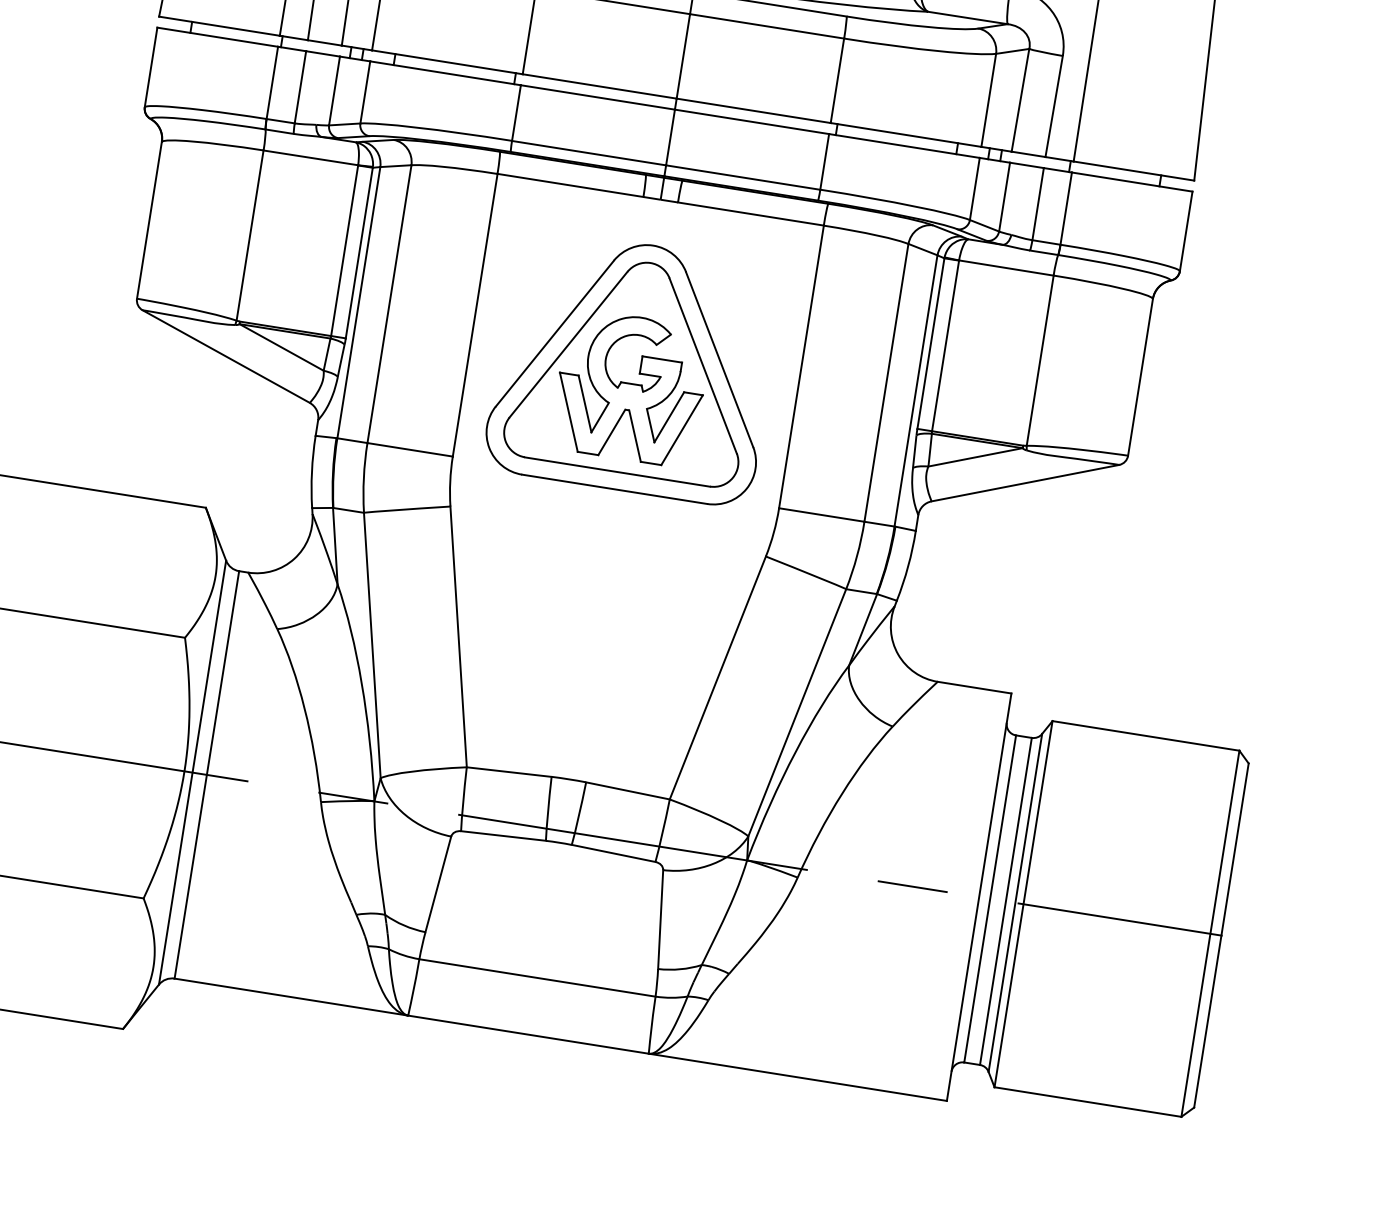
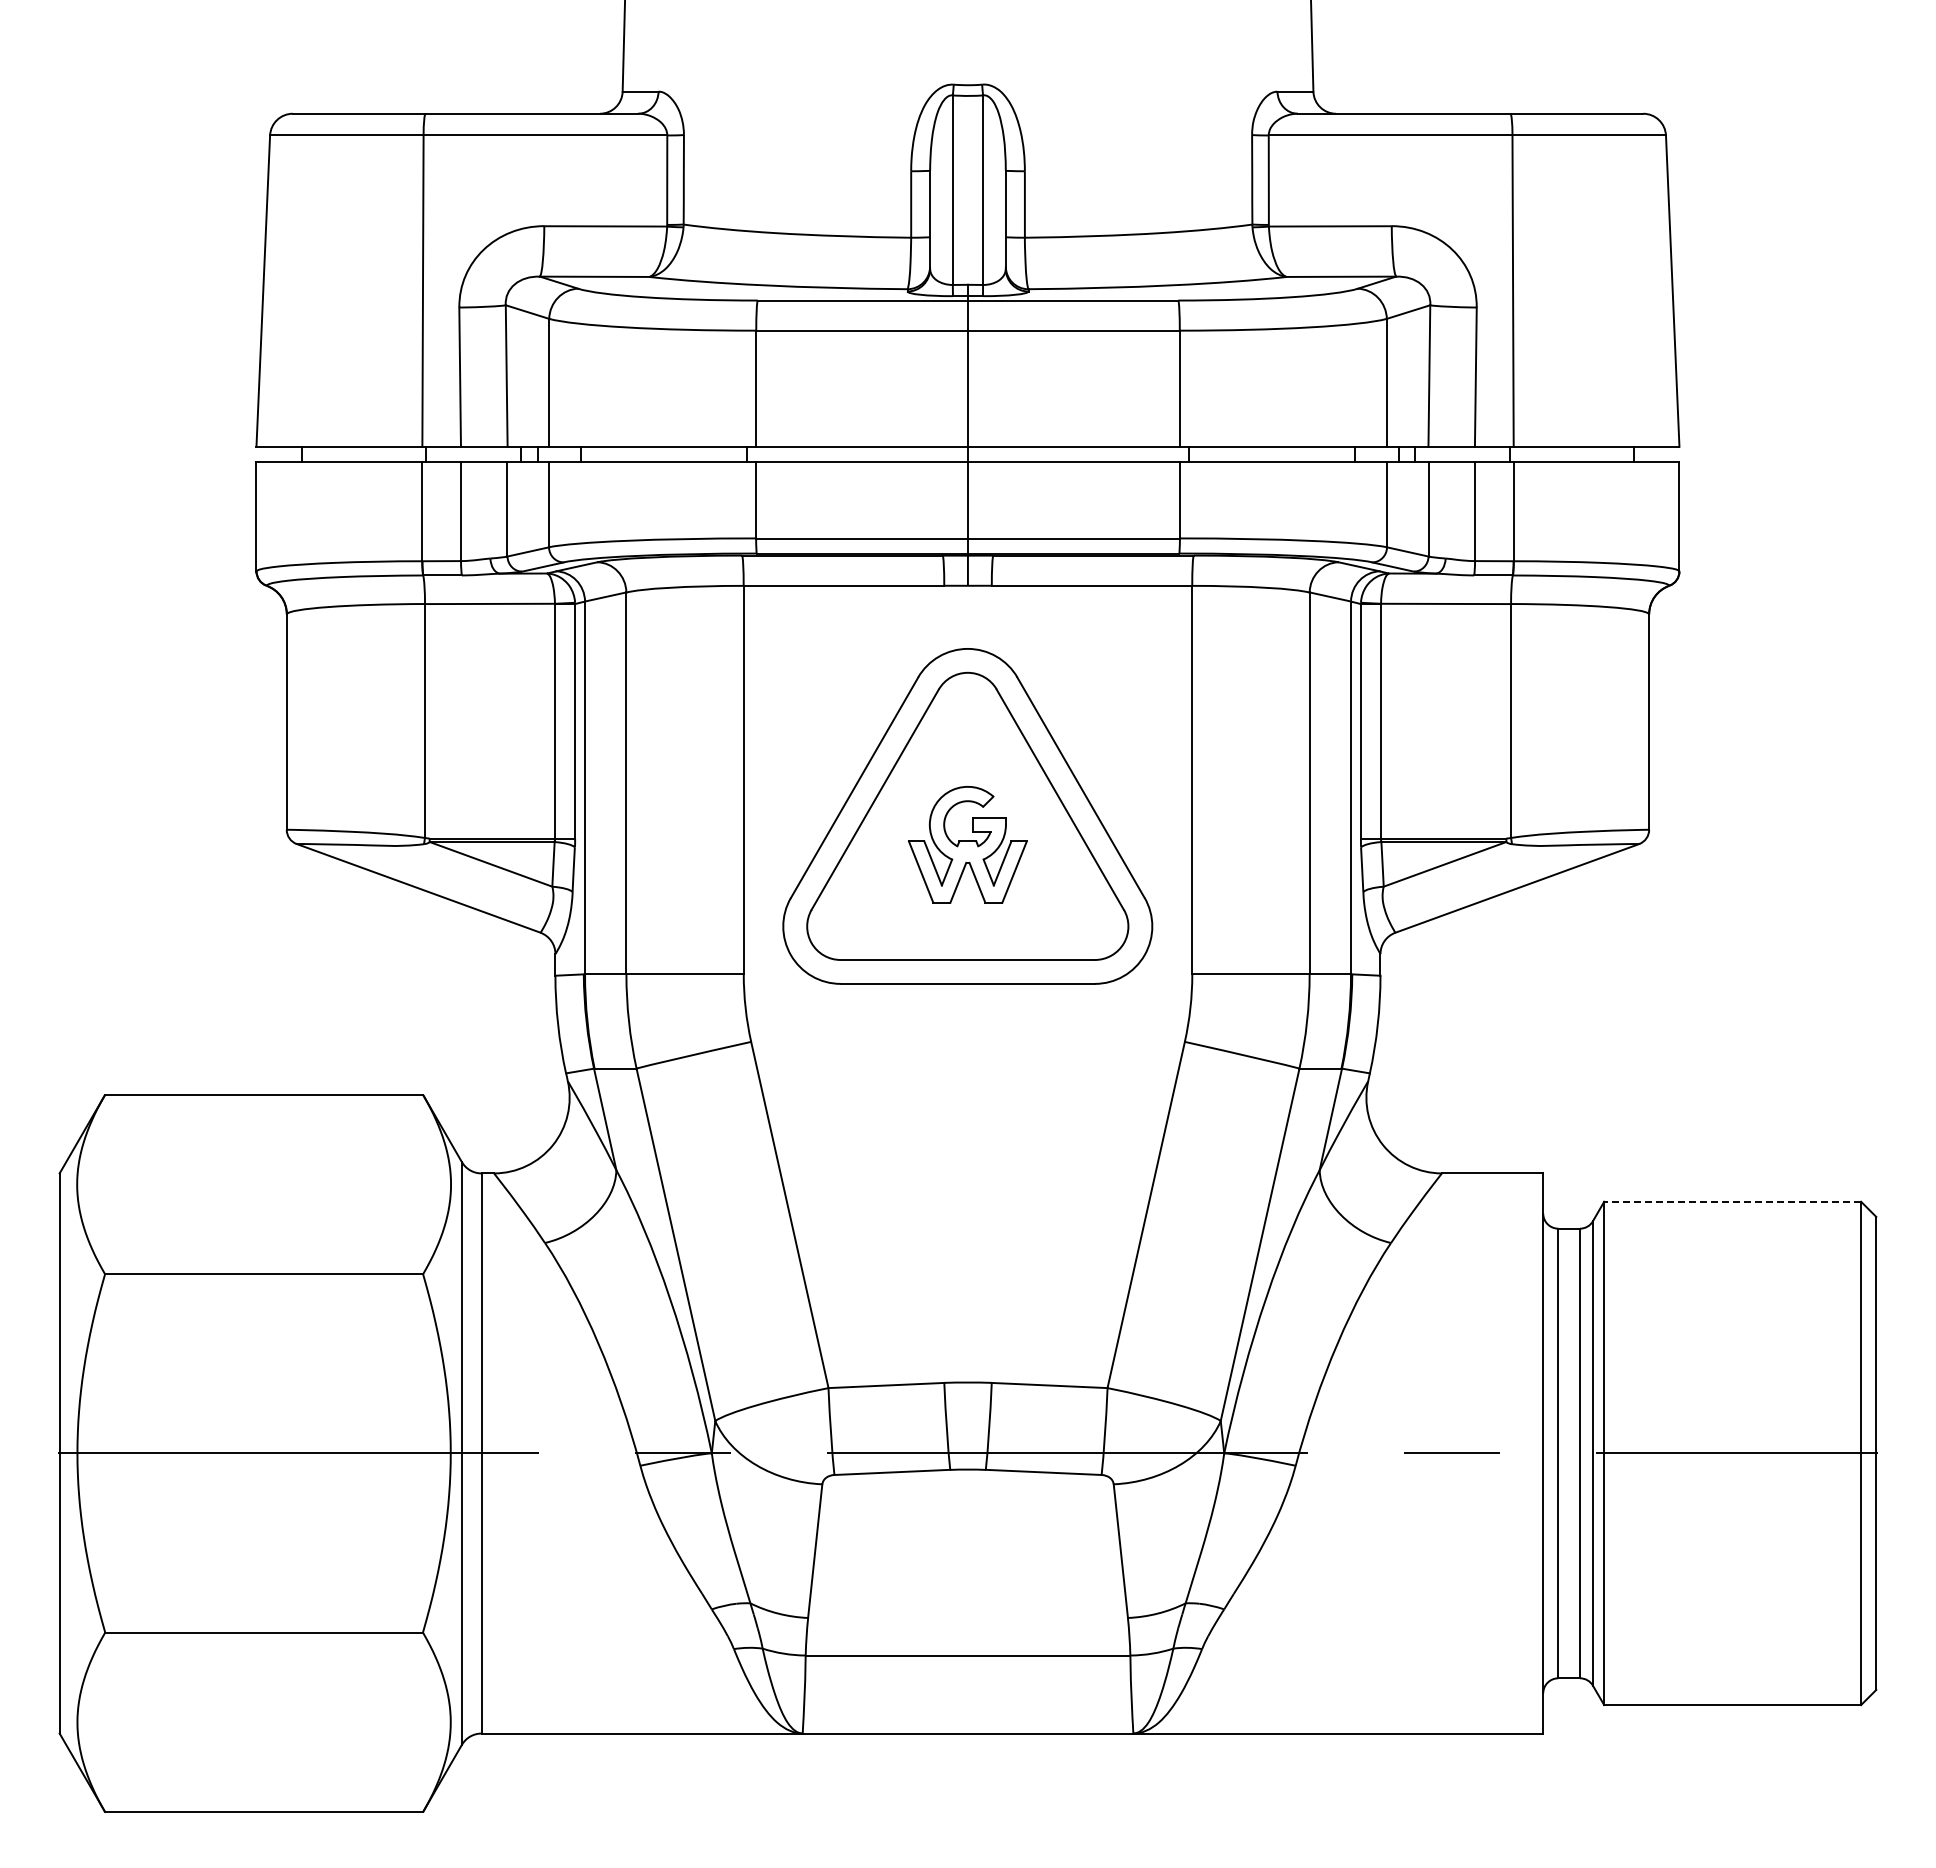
part: (630, 387) -> (967, 844), size x0.6
line: (1145, 735) -> (1732, 1201), solid -> dashed

